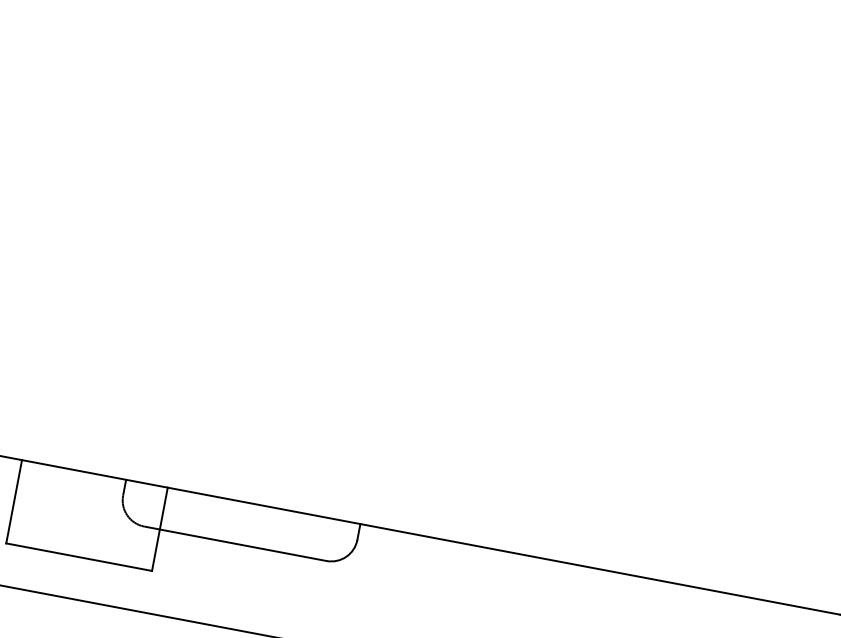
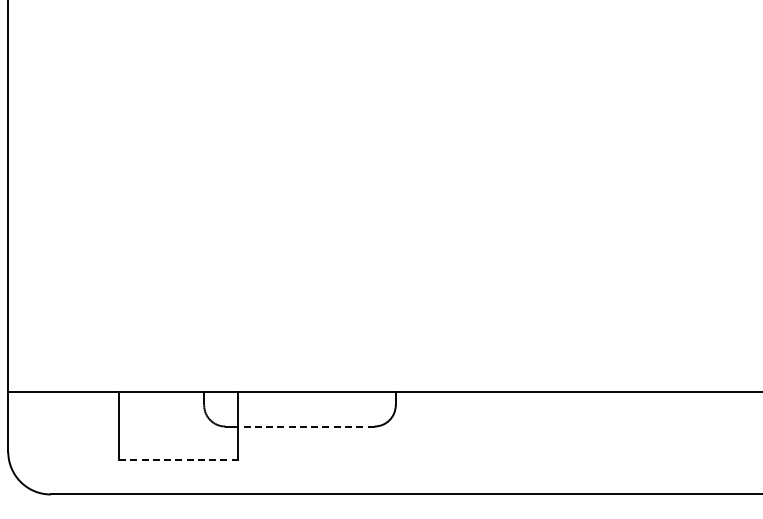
line: (242, 545) -> (305, 426), solid -> dashed
line: (79, 557) -> (178, 460), solid -> dashed

